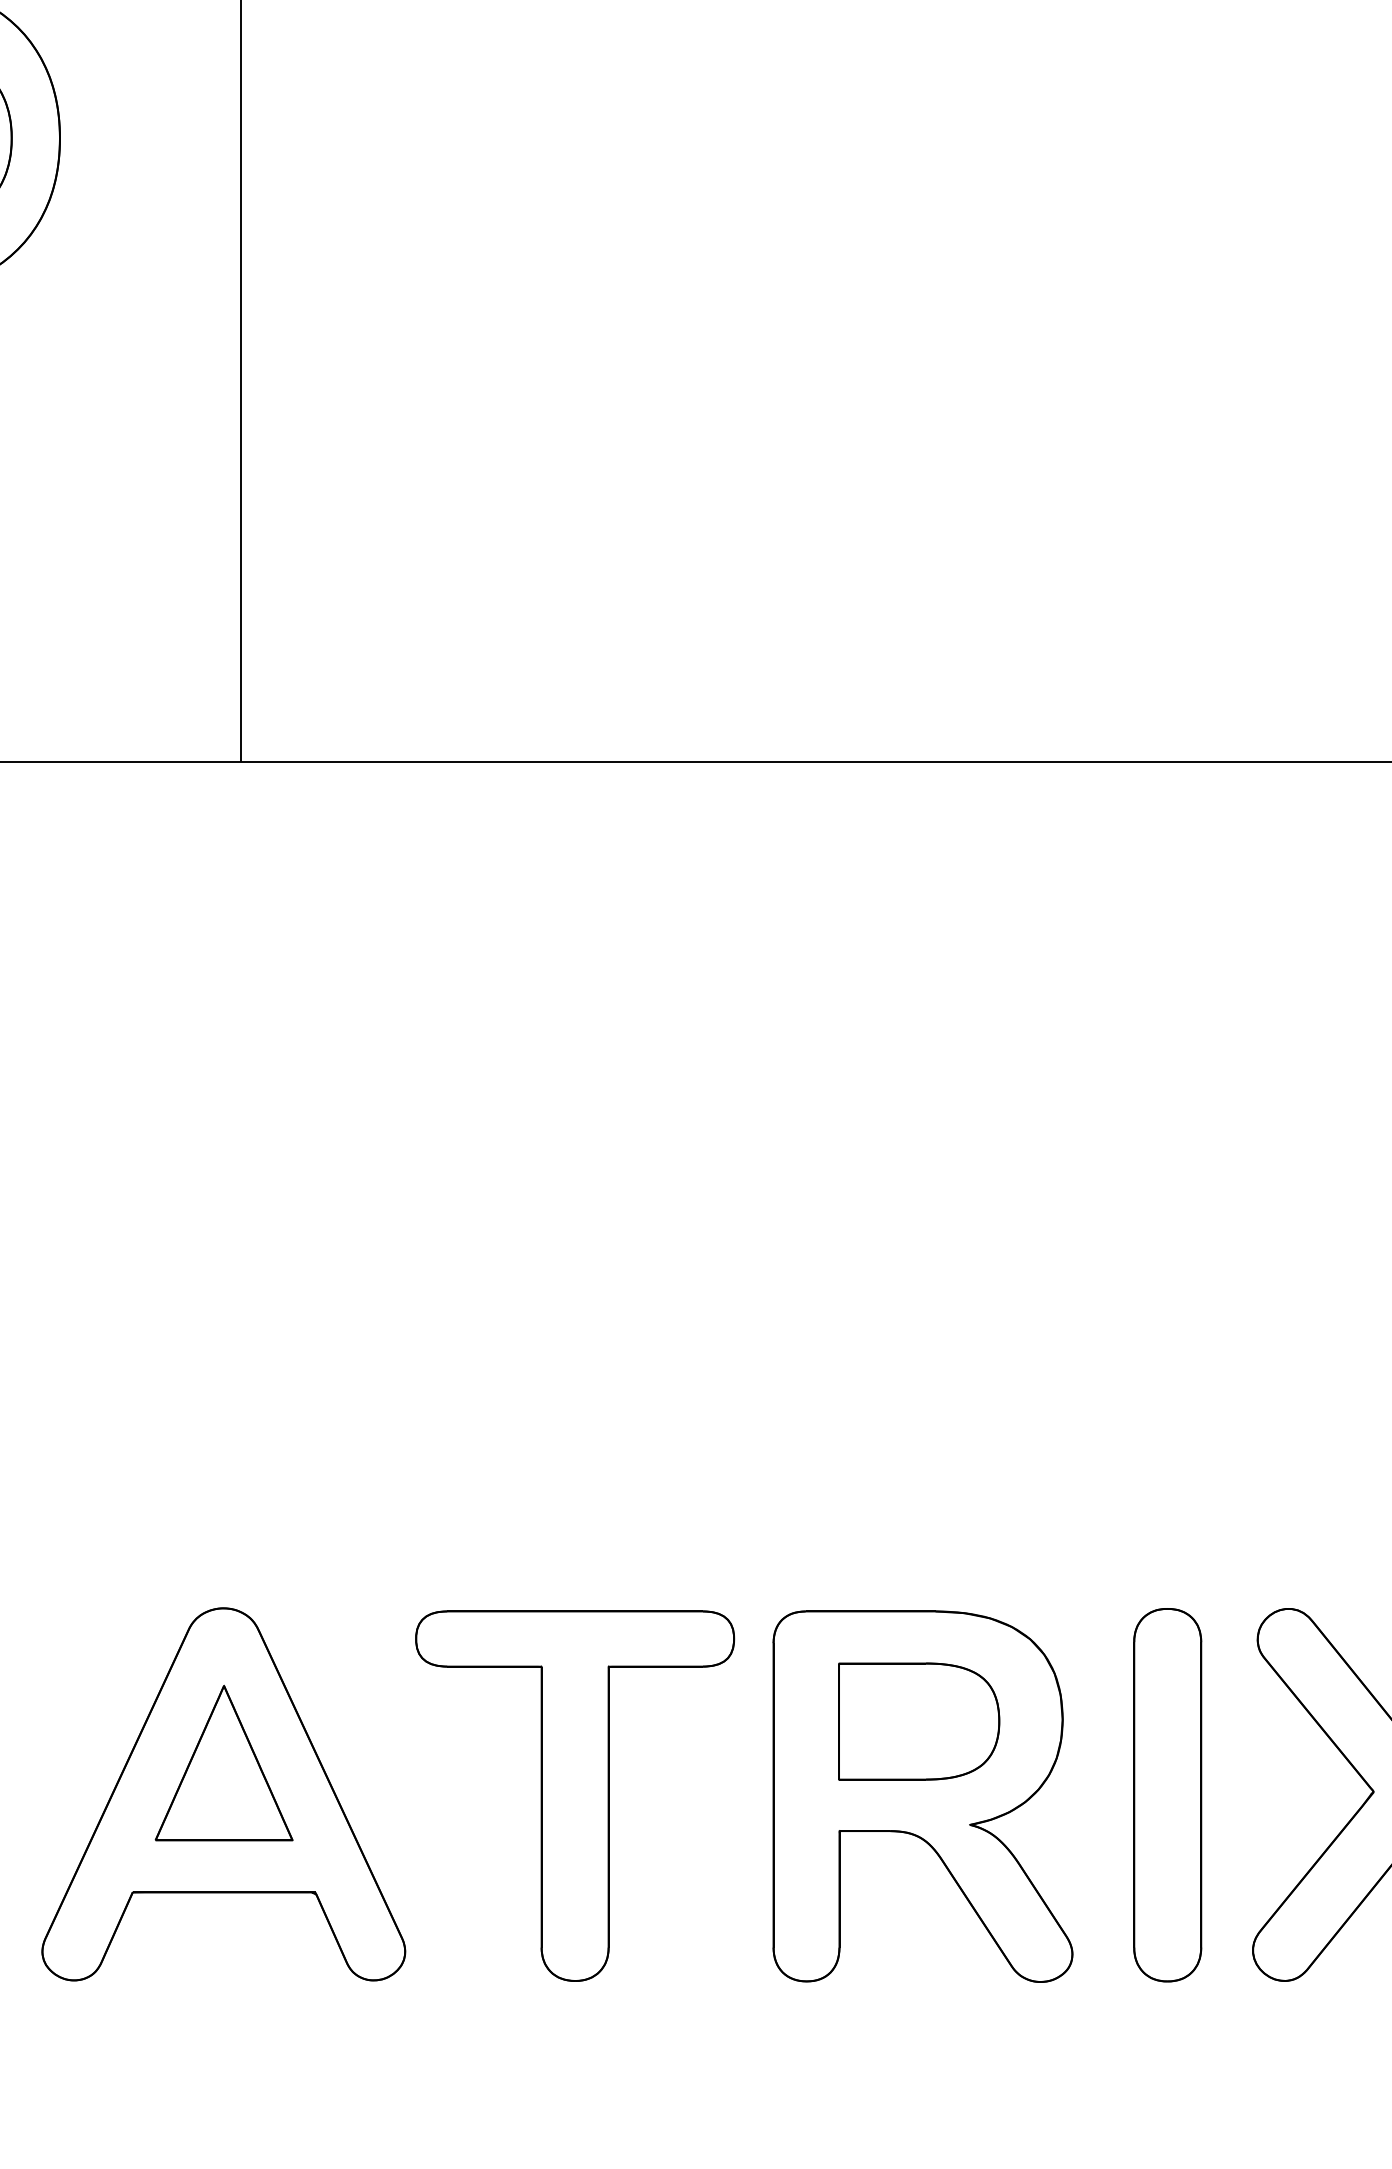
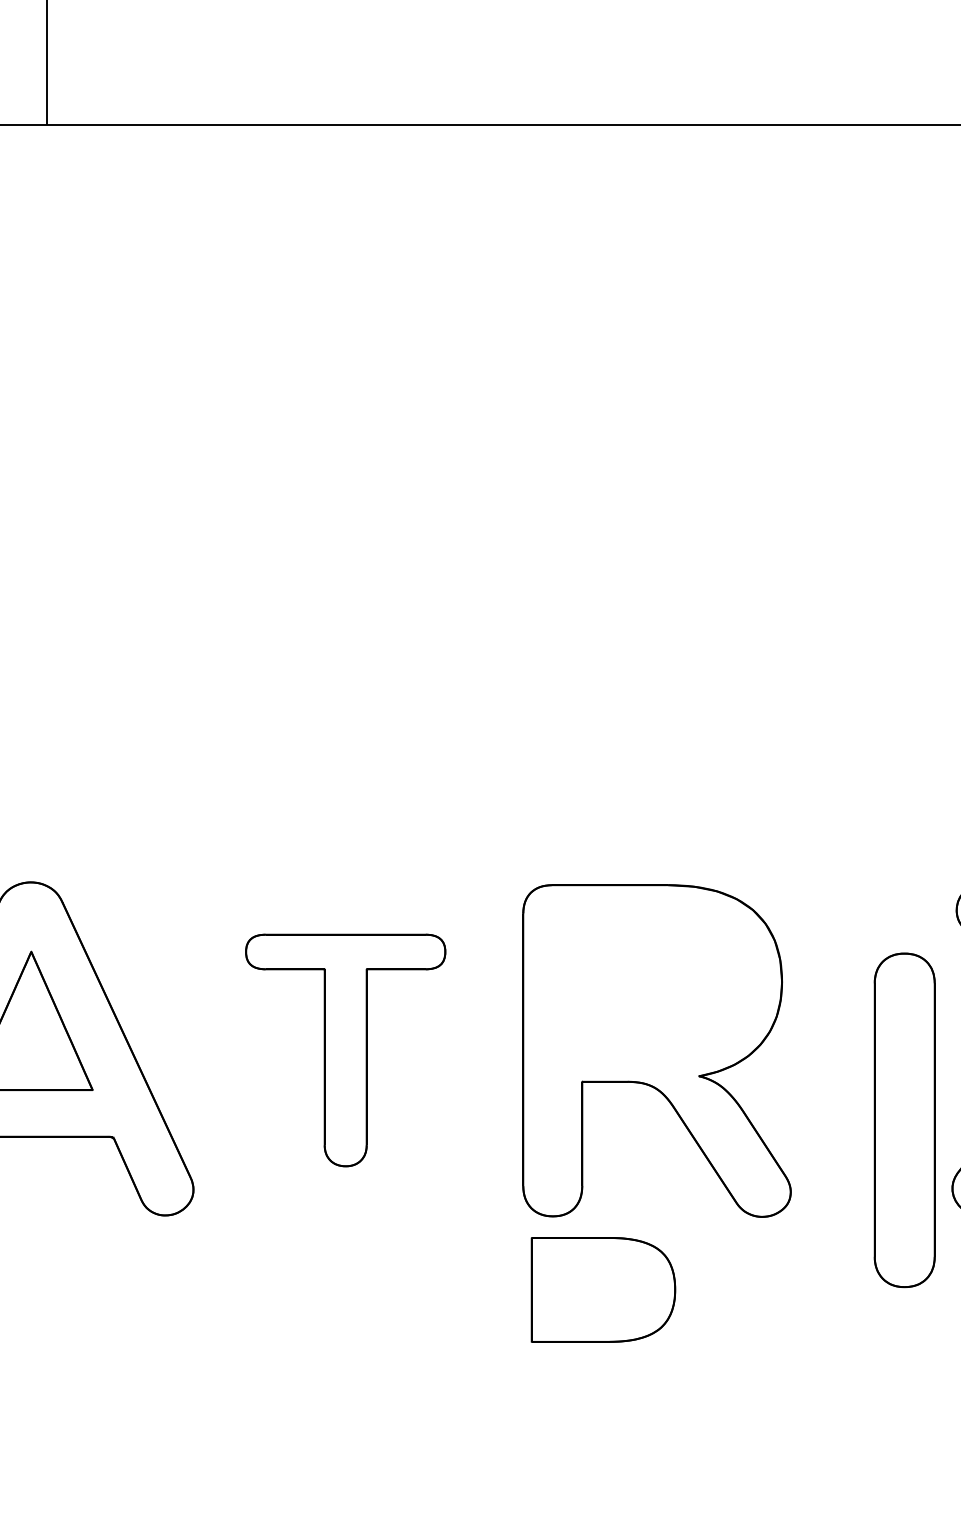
part: (919, 1721) -> (603, 1289), moved
part: (575, 1795) -> (345, 1049), size x0.7
part: (1167, 1795) -> (904, 1120), moved

